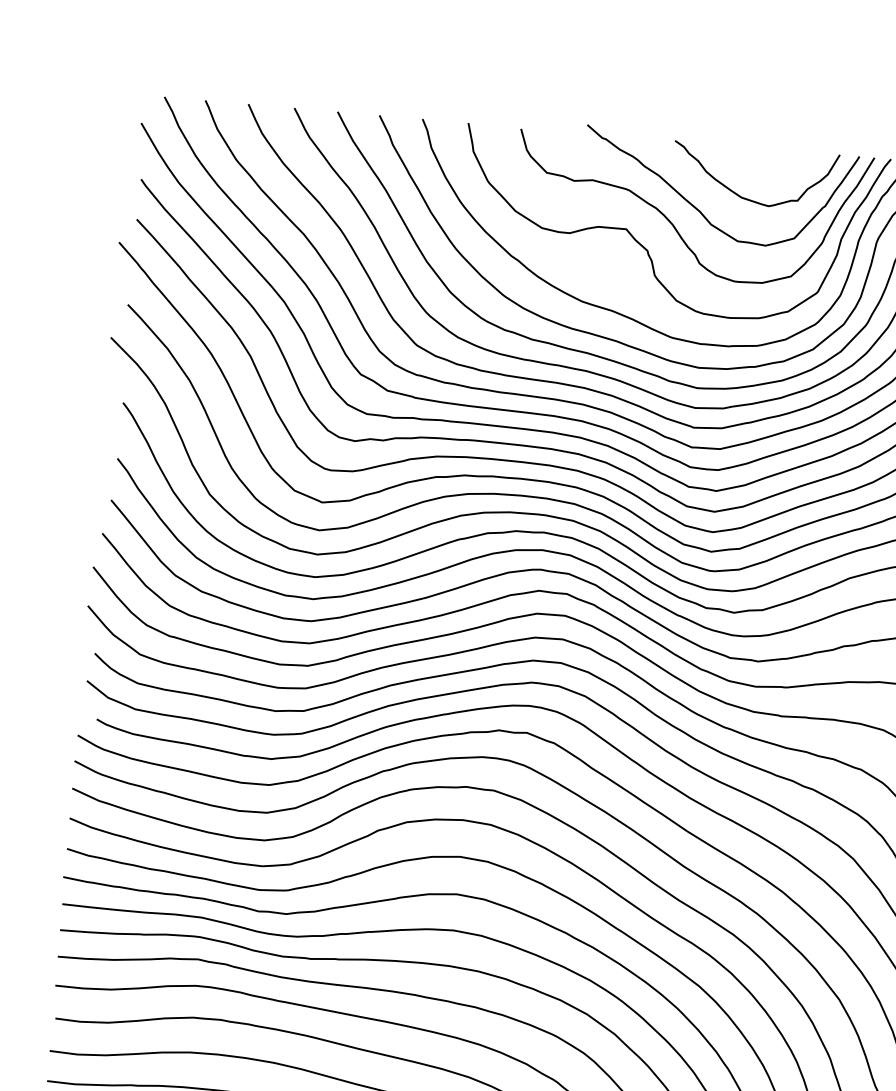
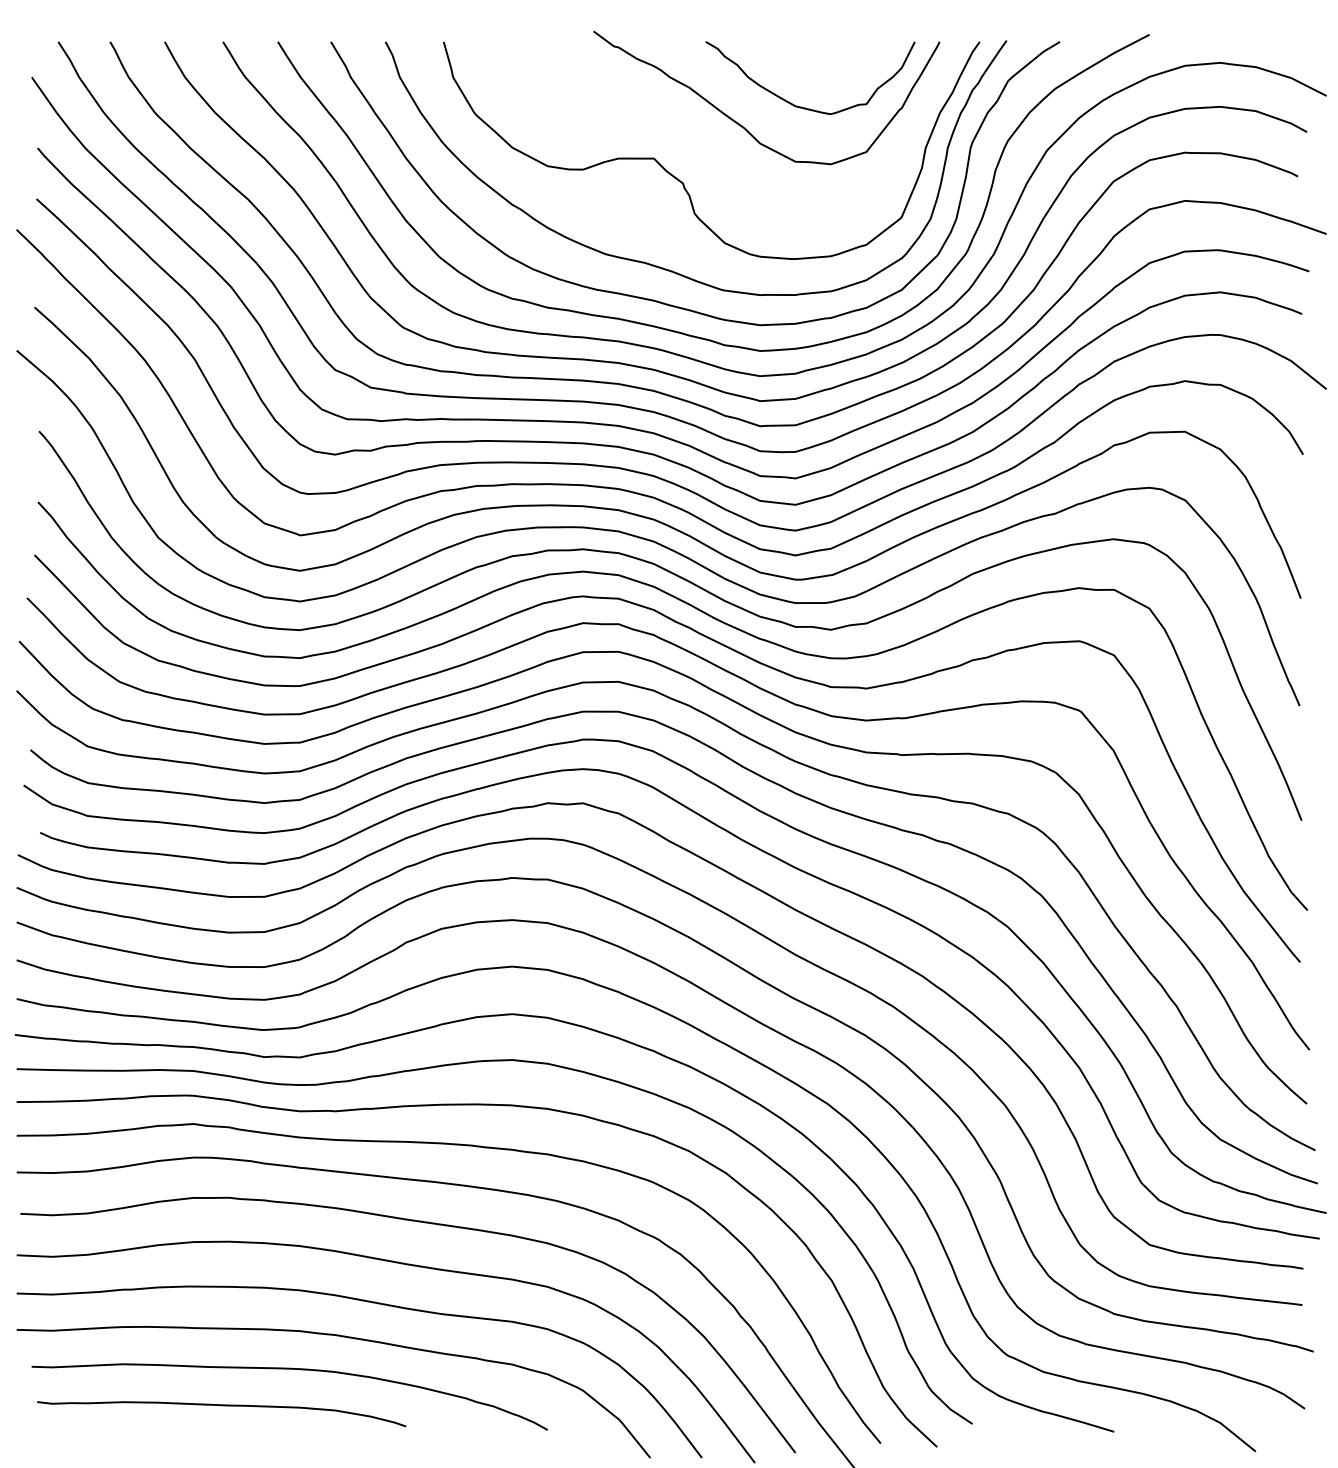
curve: (673, 225) -> (713, 148), removed

